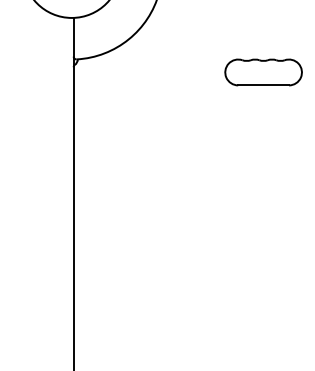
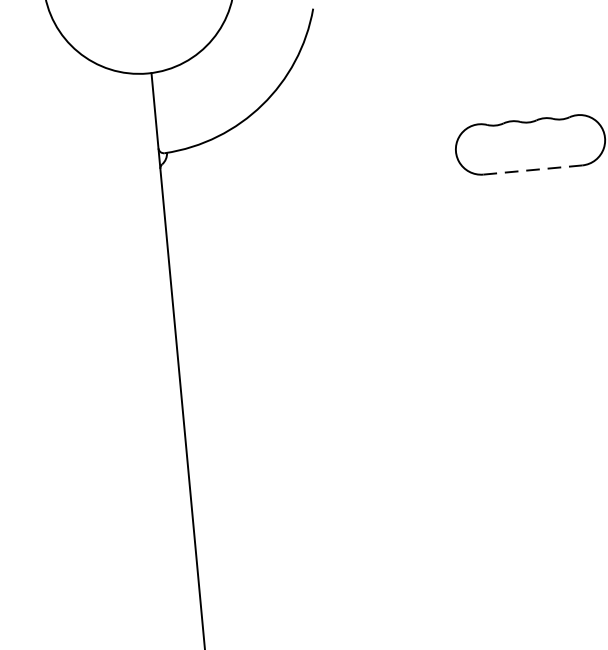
line: (264, 85) -> (534, 170), solid -> dashed

